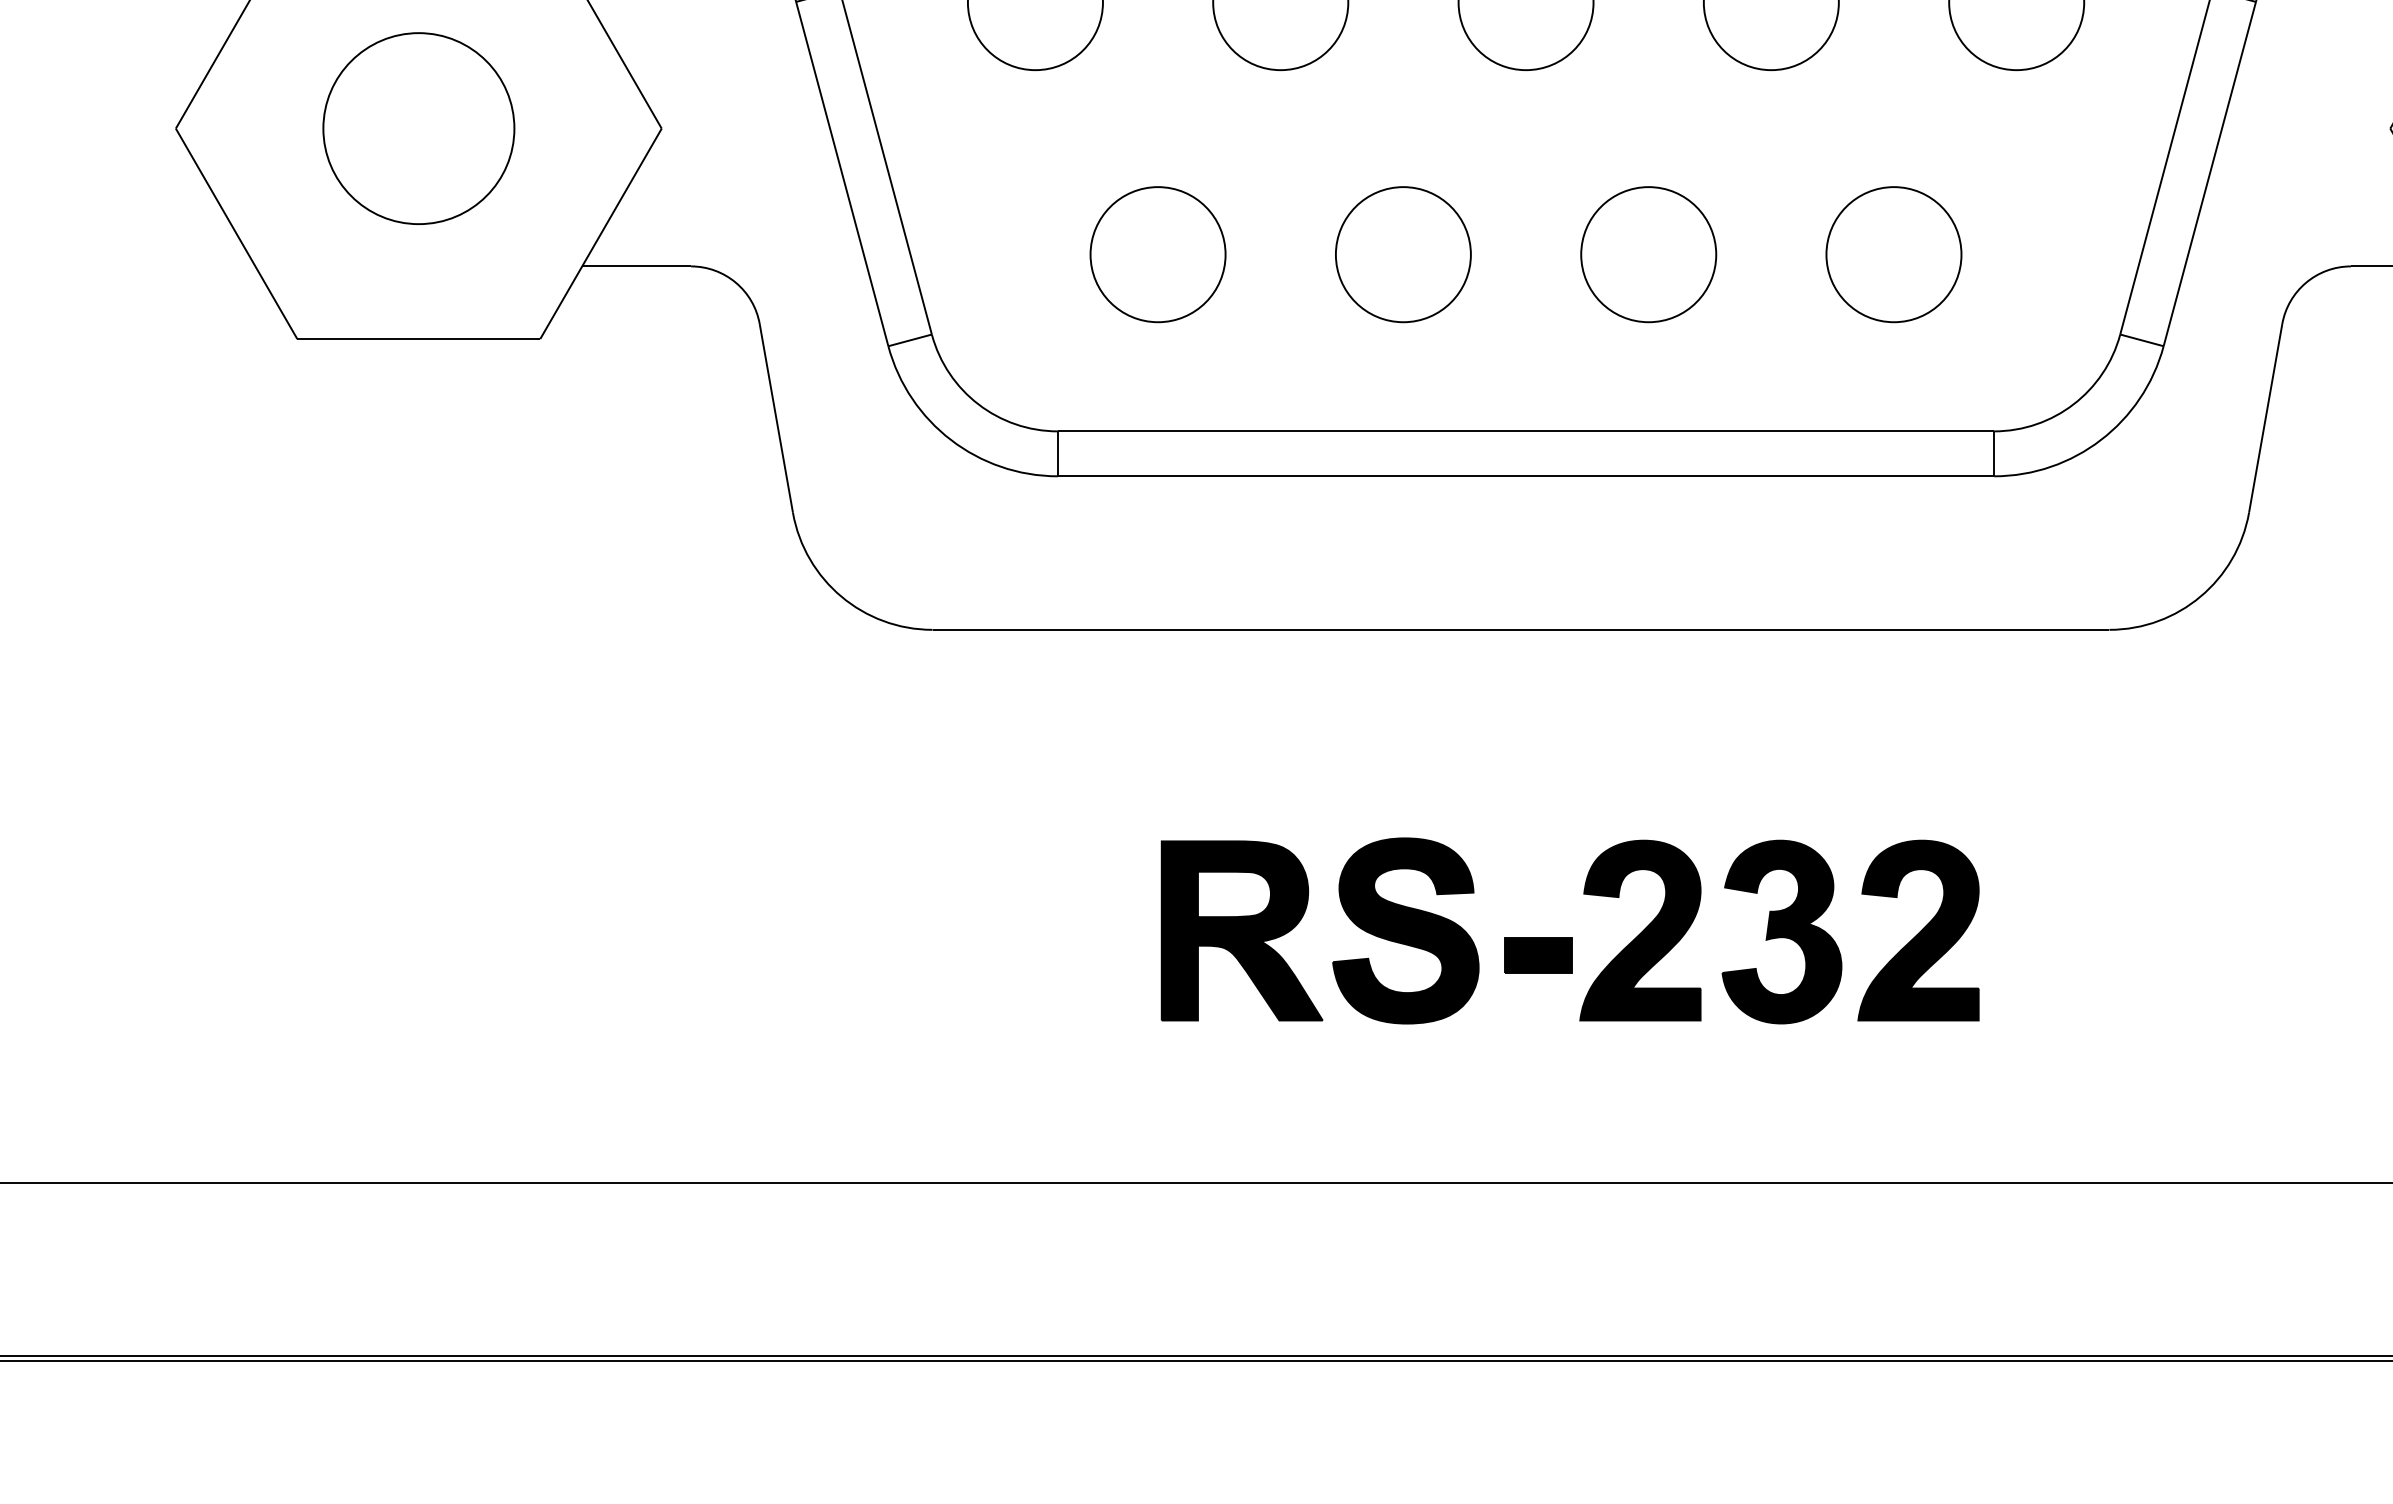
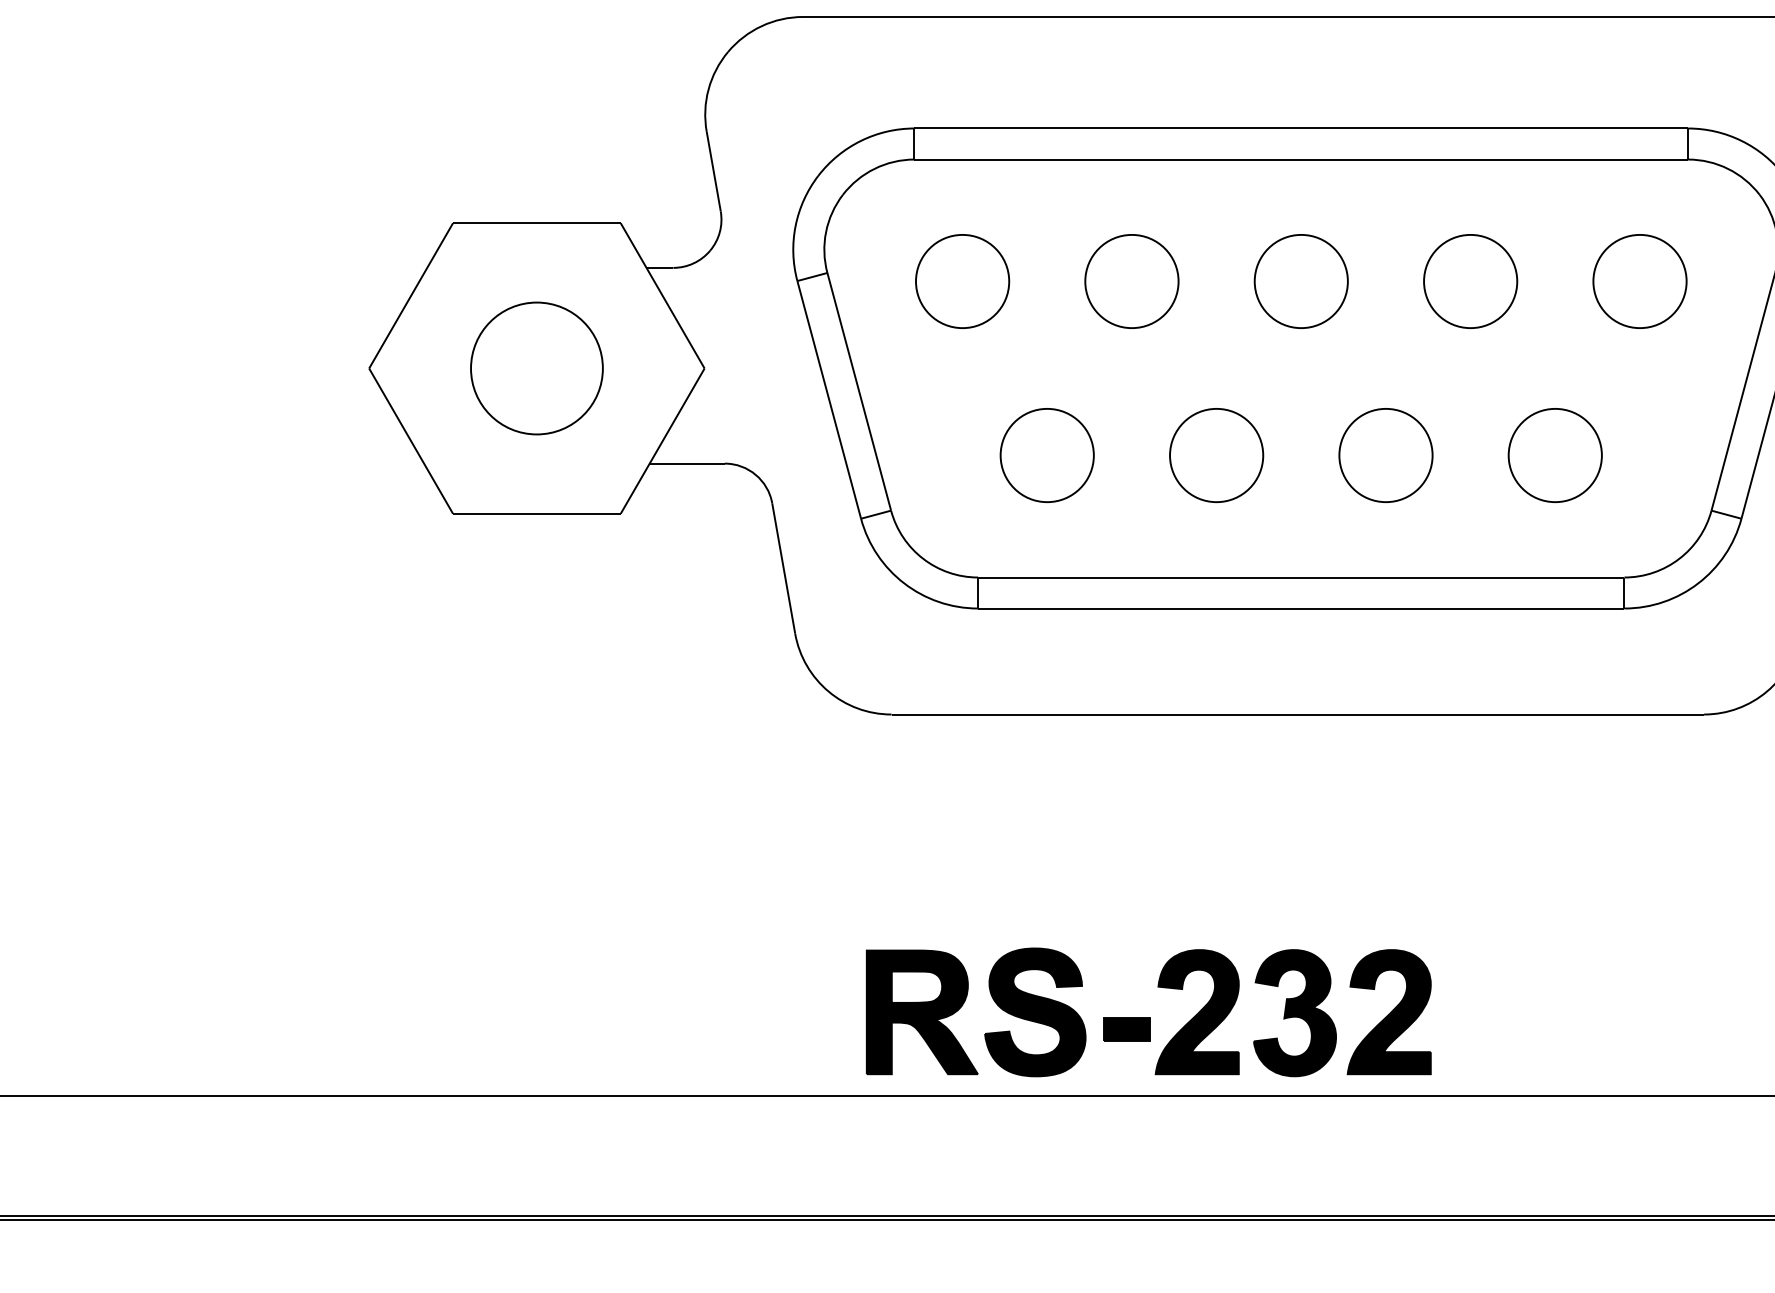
part: (1569, 931) -> (1148, 1012), moved

